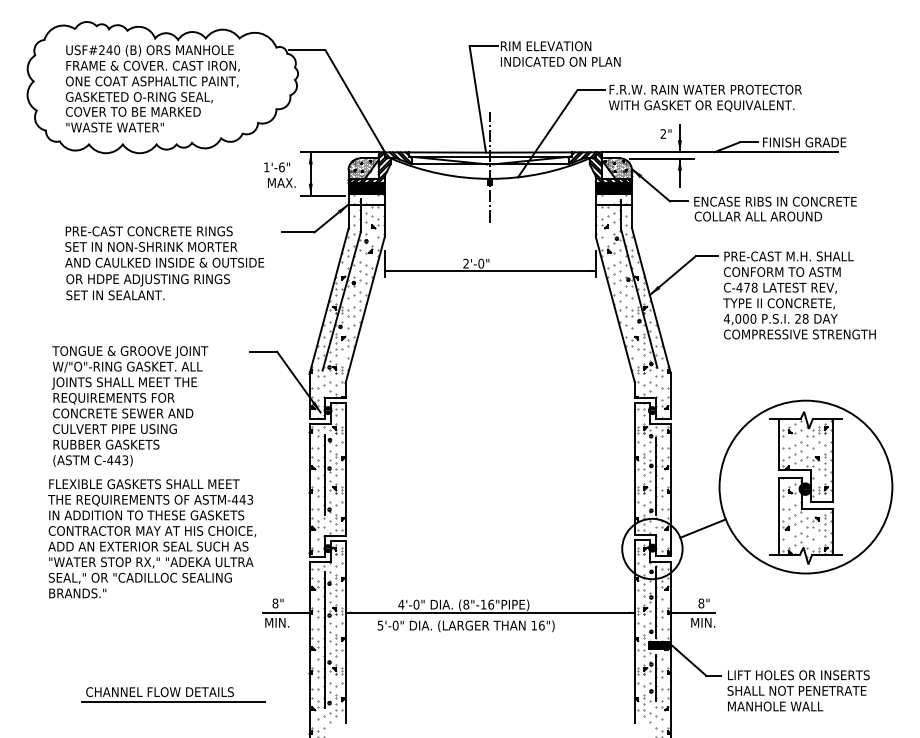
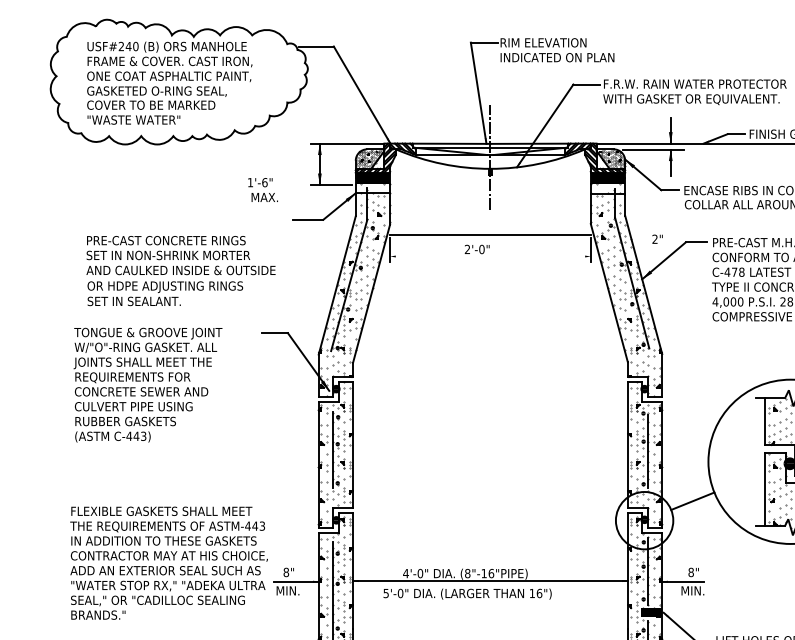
text: (665, 133) -> (657, 238), moved
text: (279, 174) -> (262, 189), moved
text: (164, 263) -> (180, 271), moved
line: (489, 271) -> (489, 235), moved
text: (152, 538) -> (169, 562), moved

